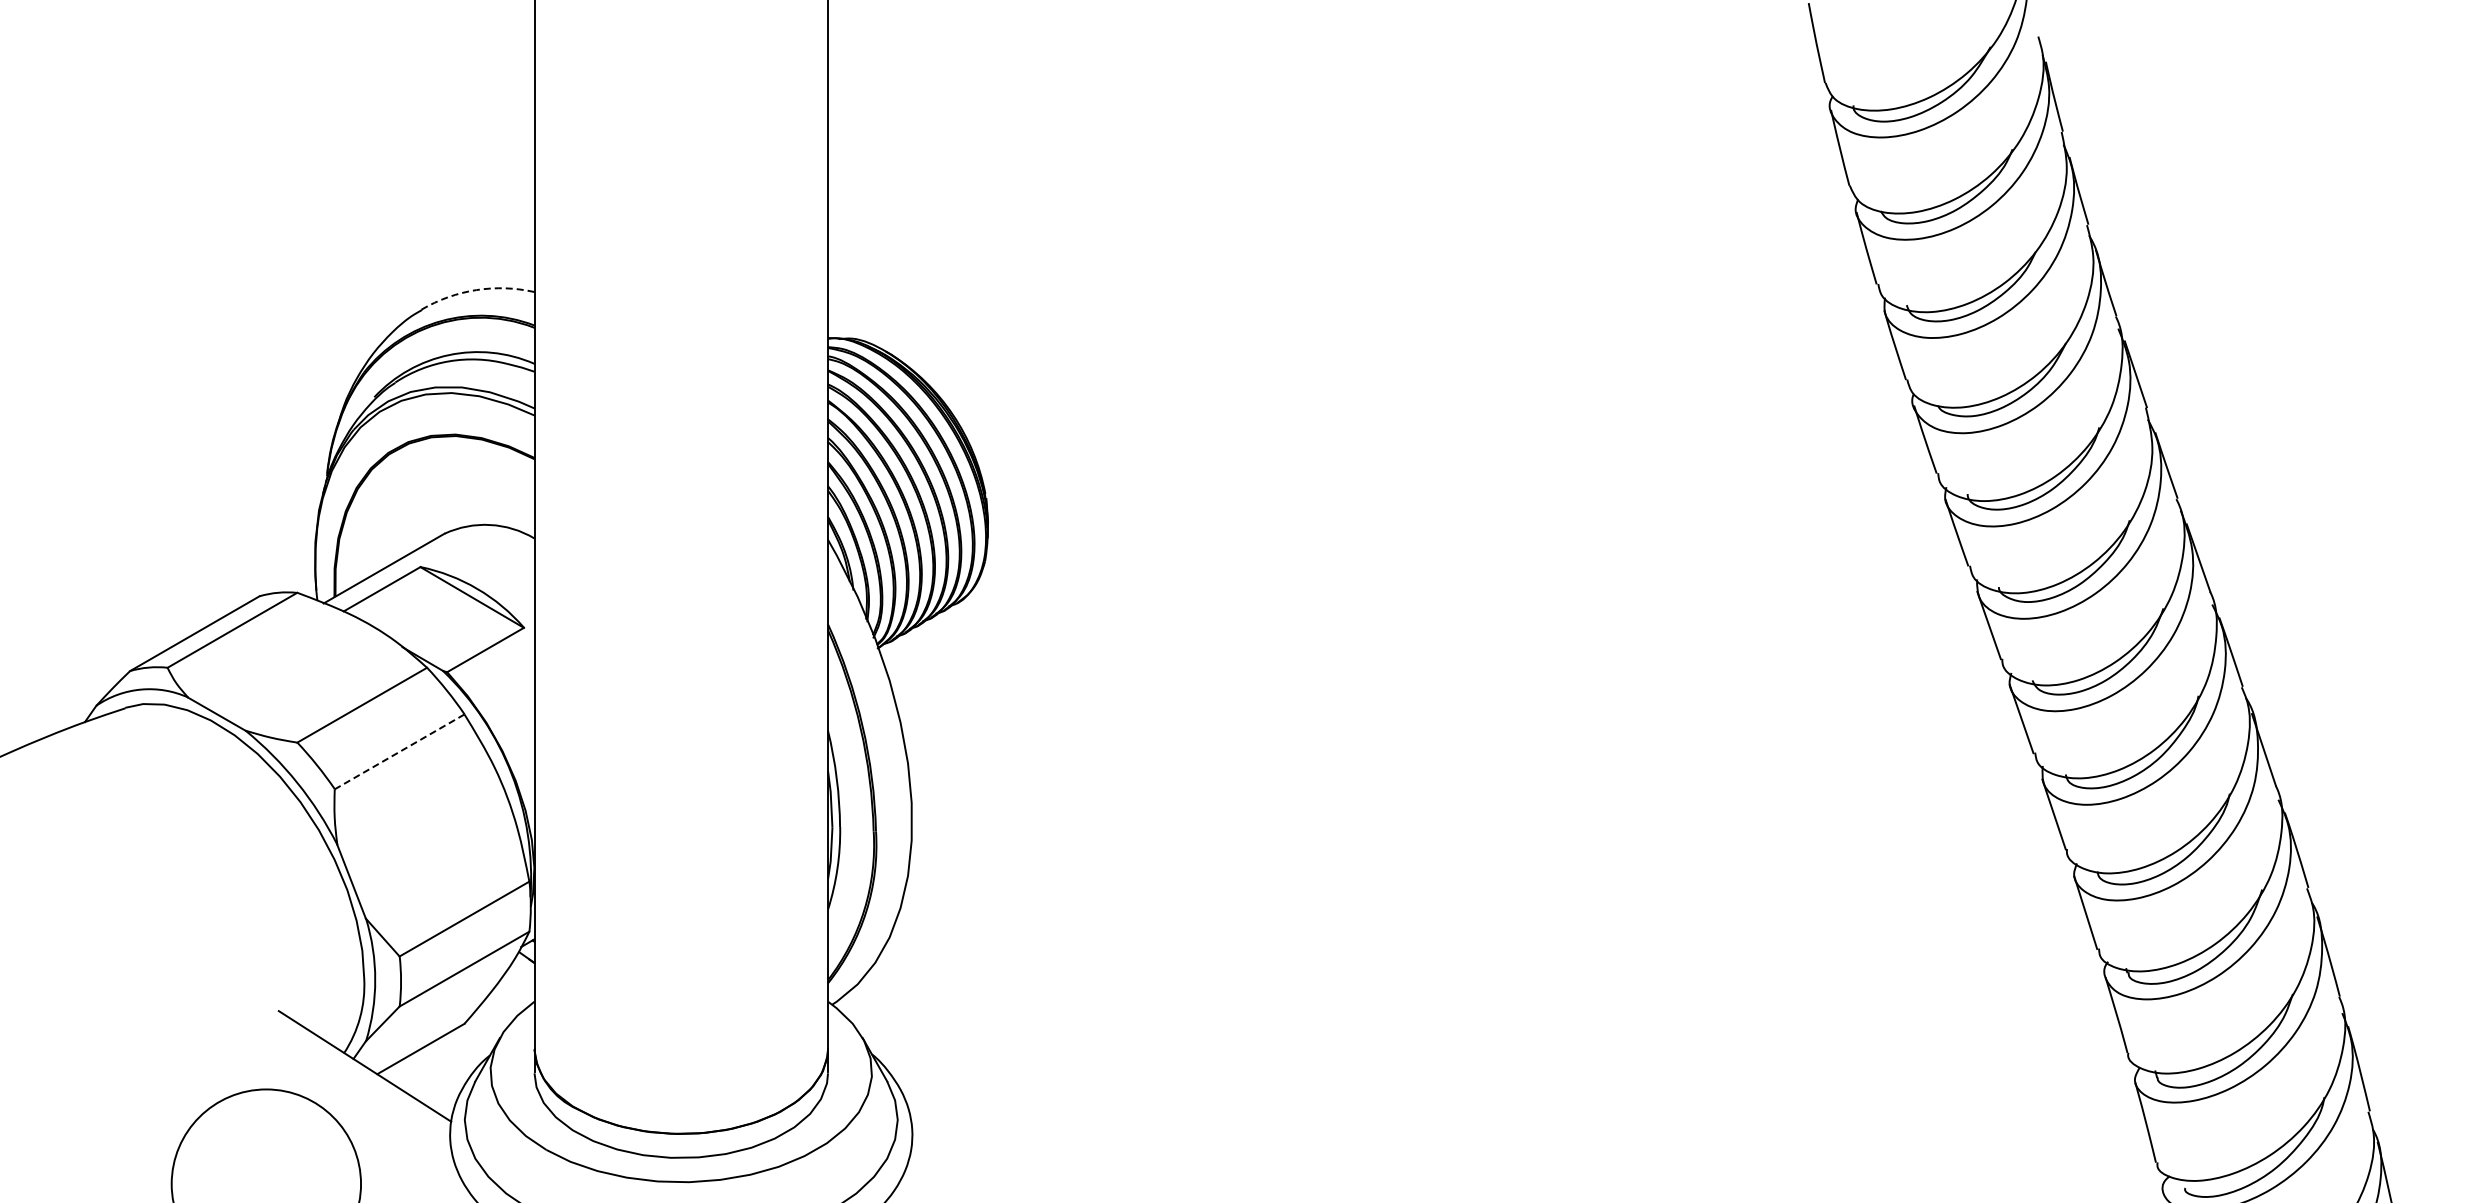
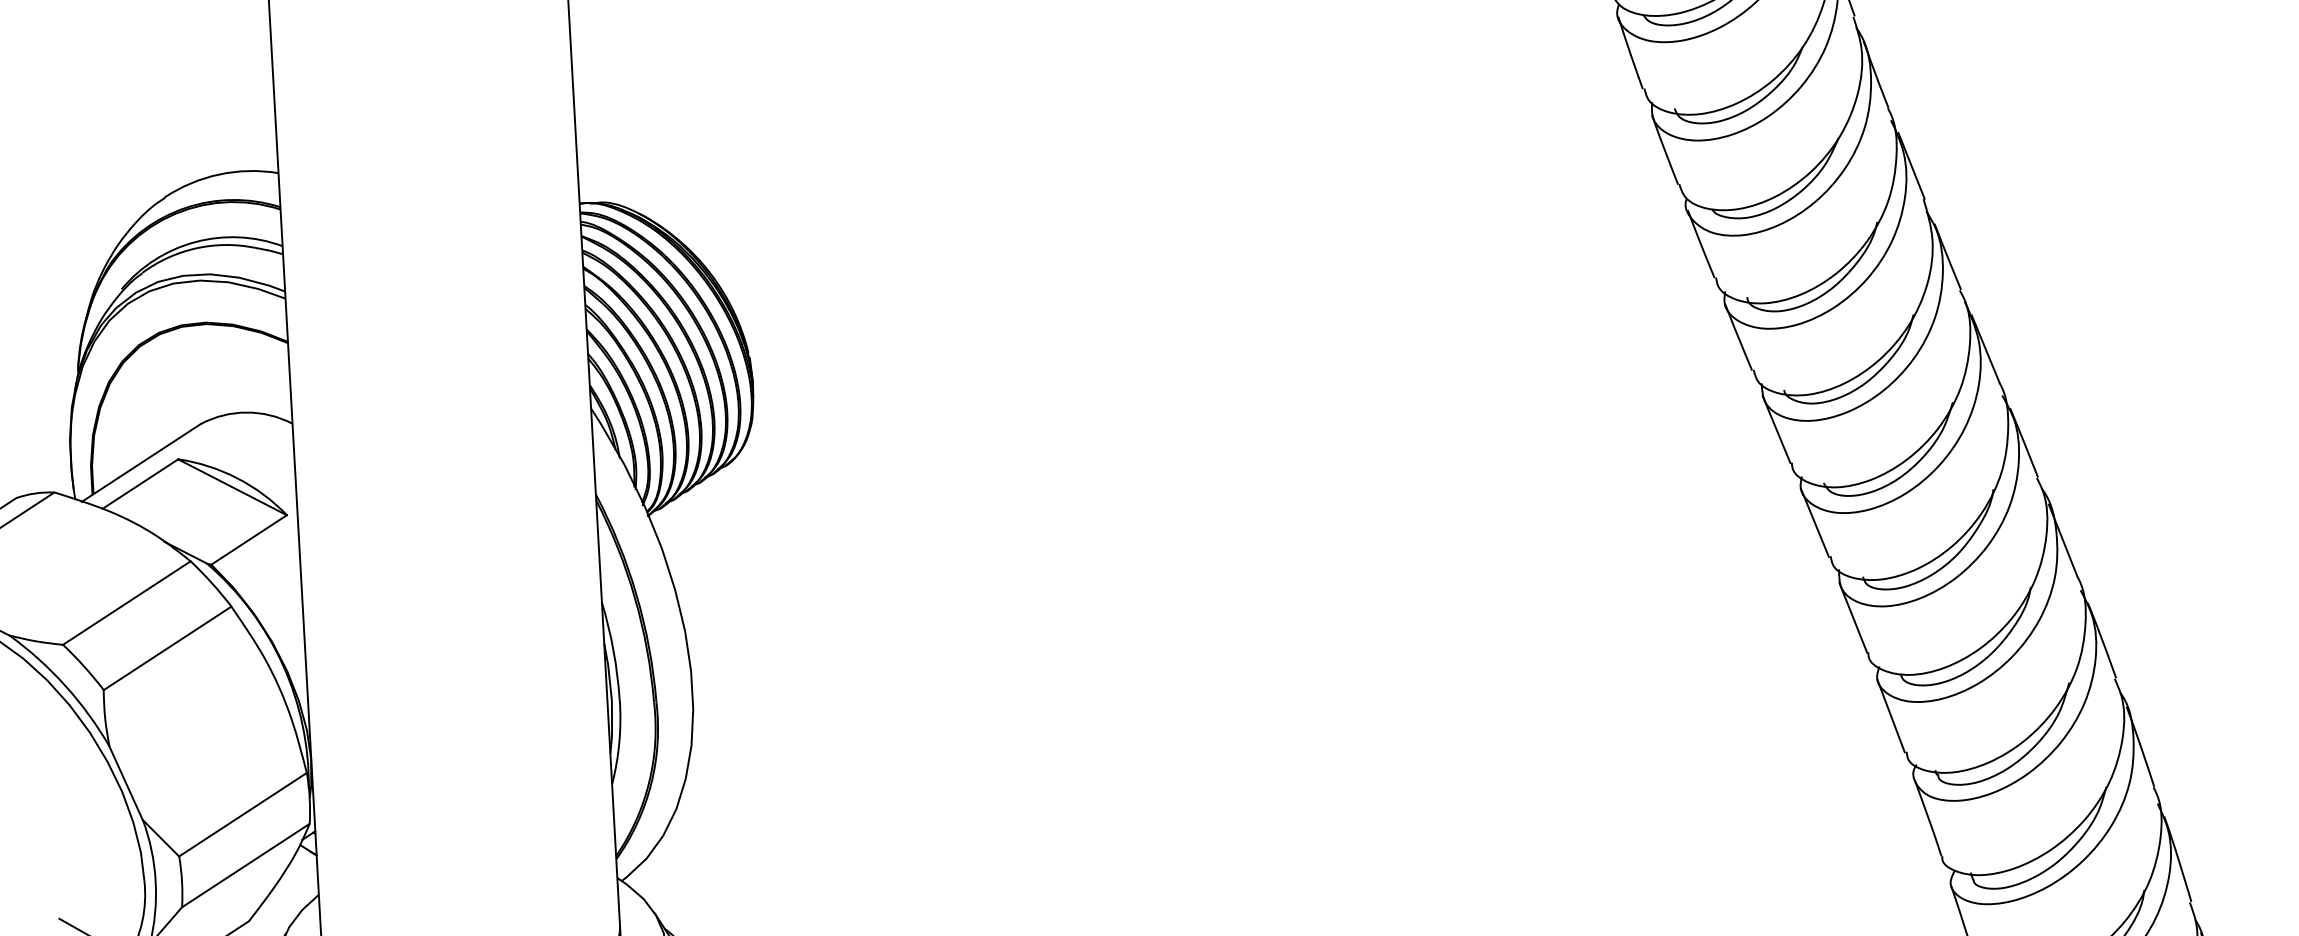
arc: (476, 290) -> (219, 174), dashed -> solid
line: (399, 751) -> (167, 648), dashed -> solid

